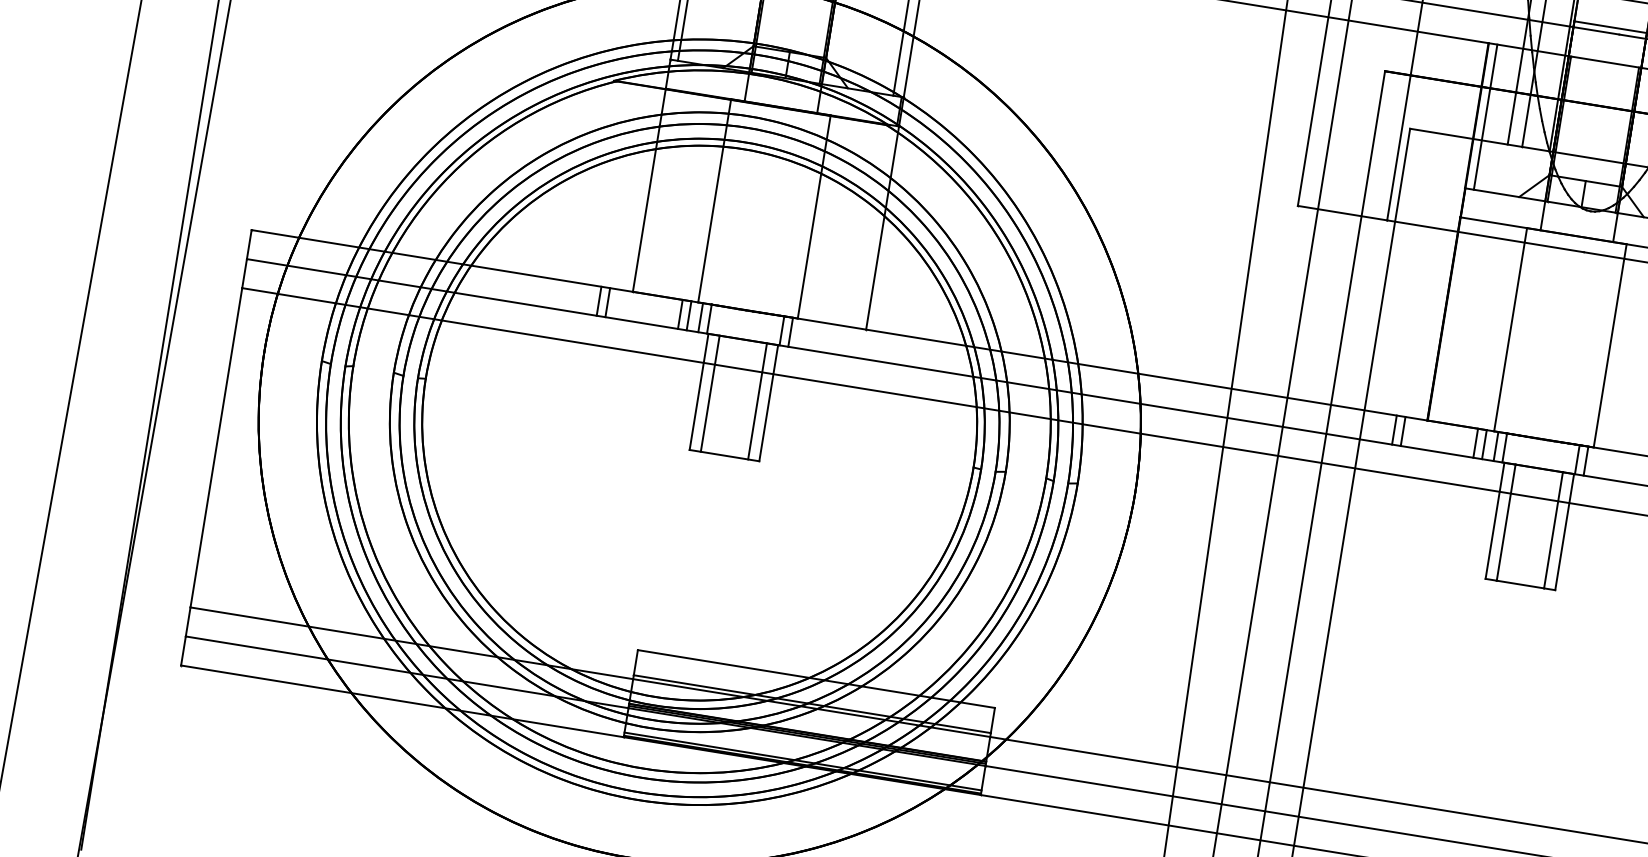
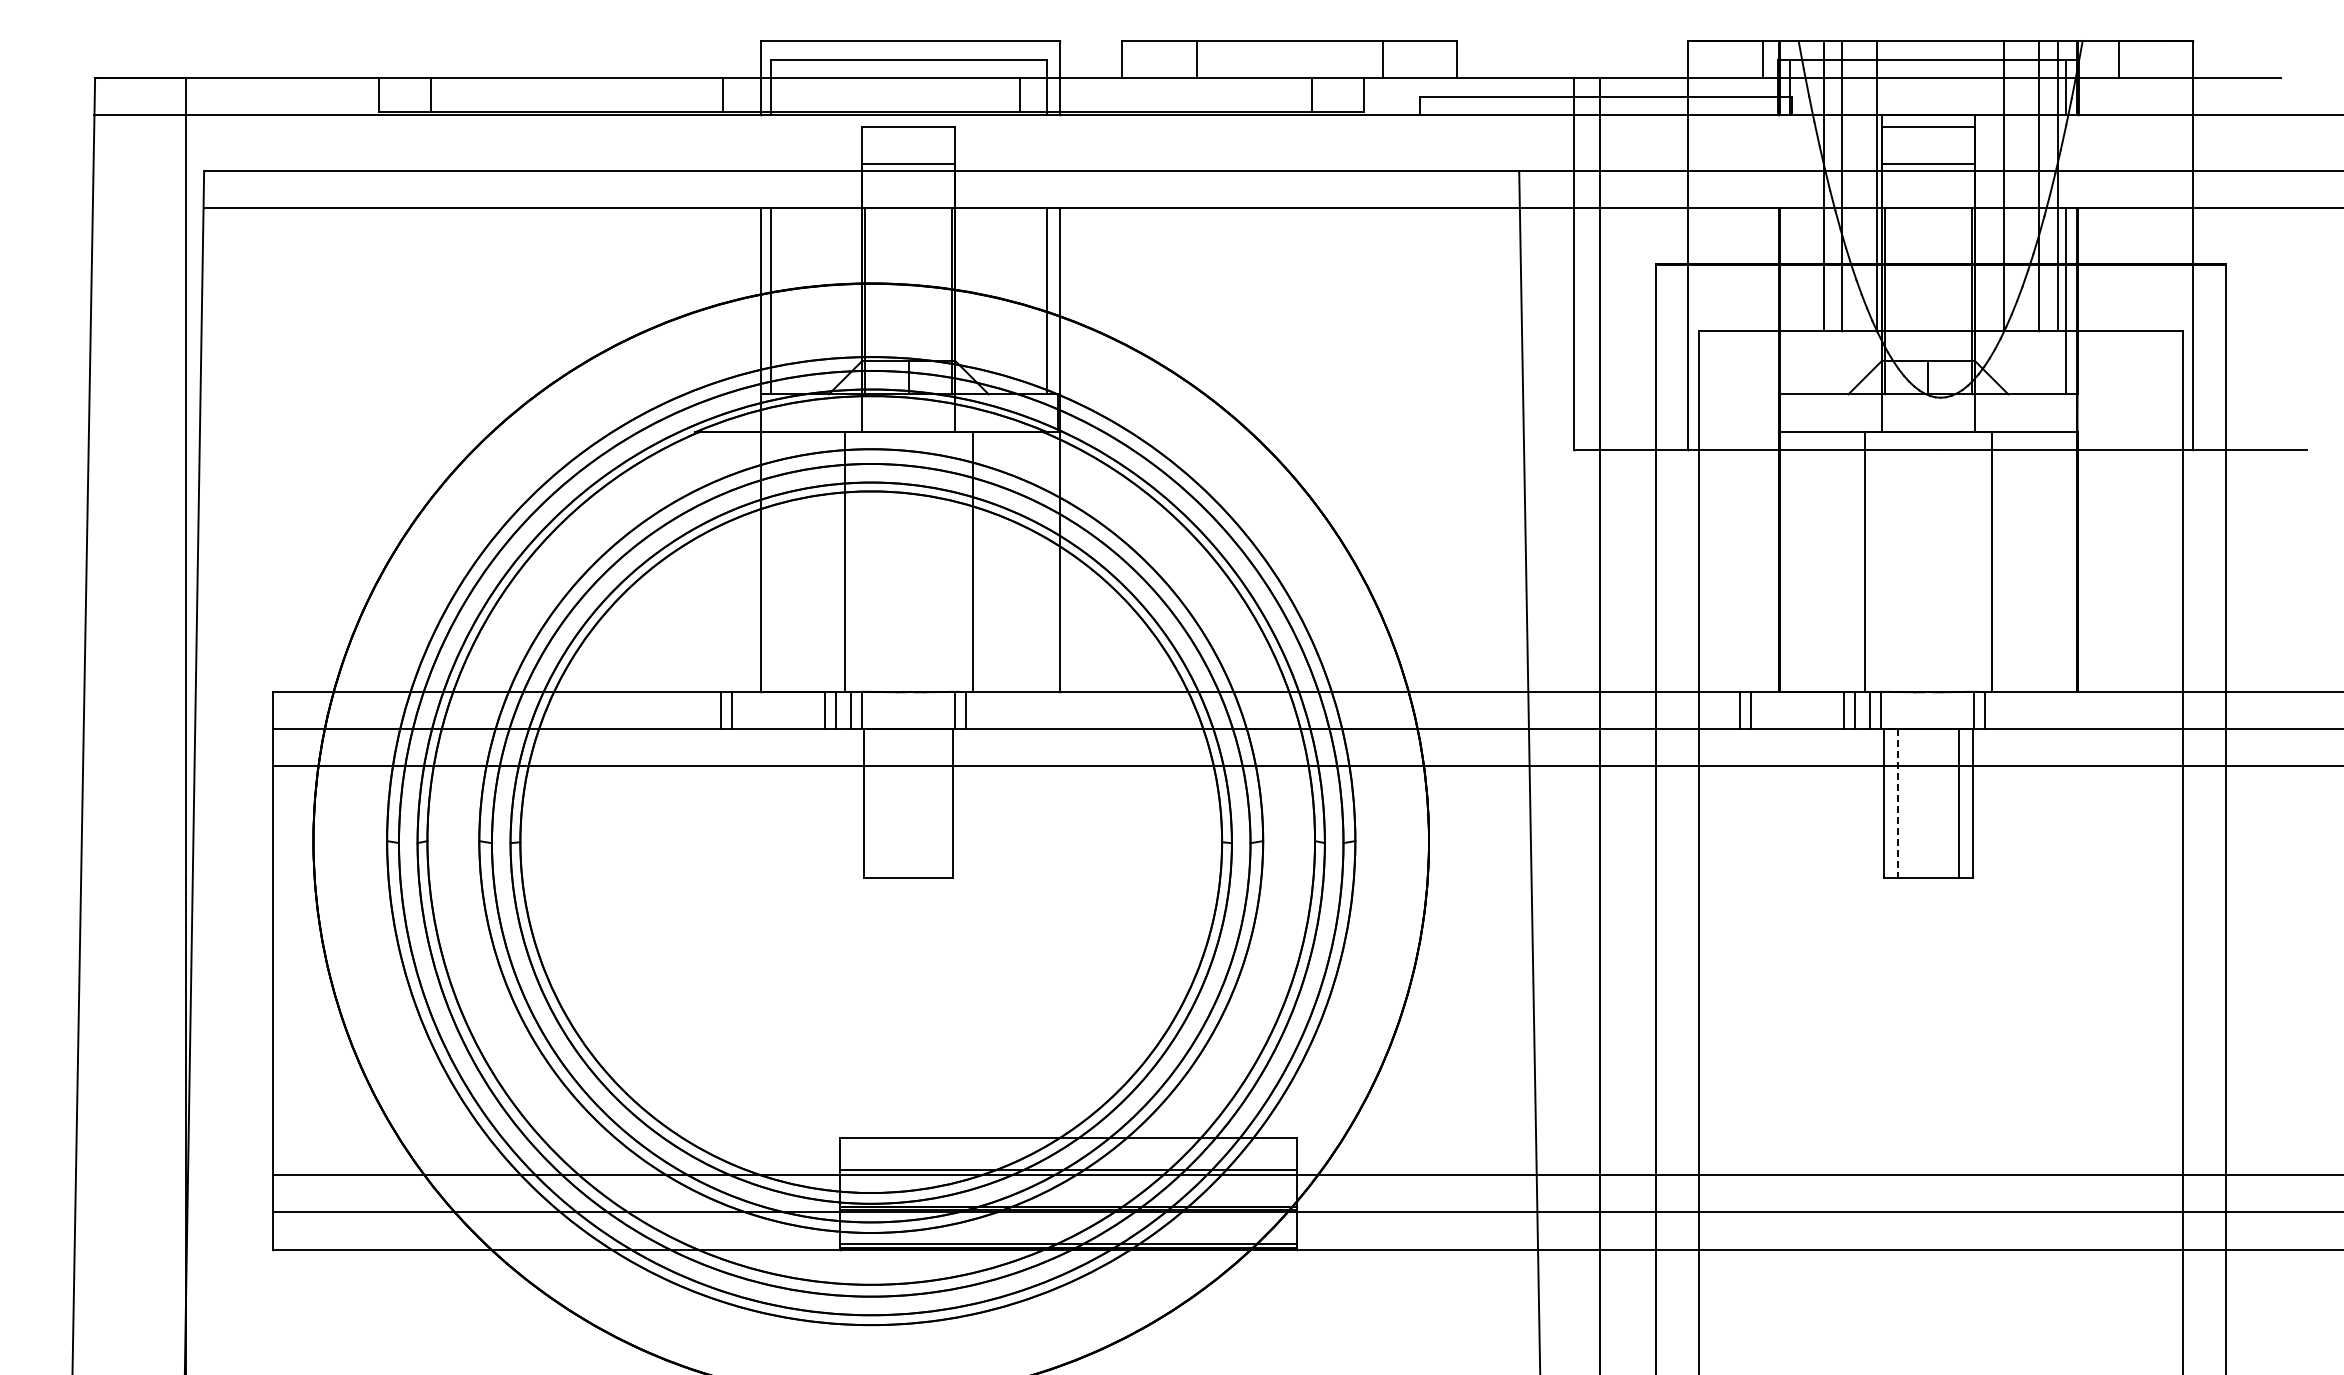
line: (1485, 117) -> (1790, 301), removed
line: (710, 393) -> (878, 803), removed
line: (757, 401) -> (939, 803), removed
line: (1506, 522) -> (1898, 803), solid -> dashed

